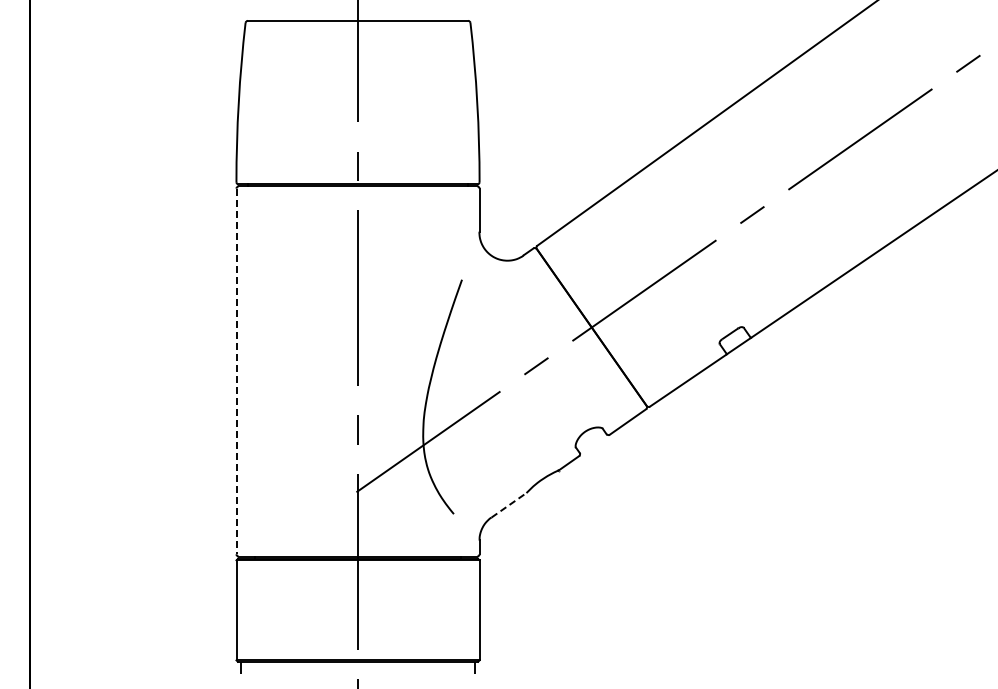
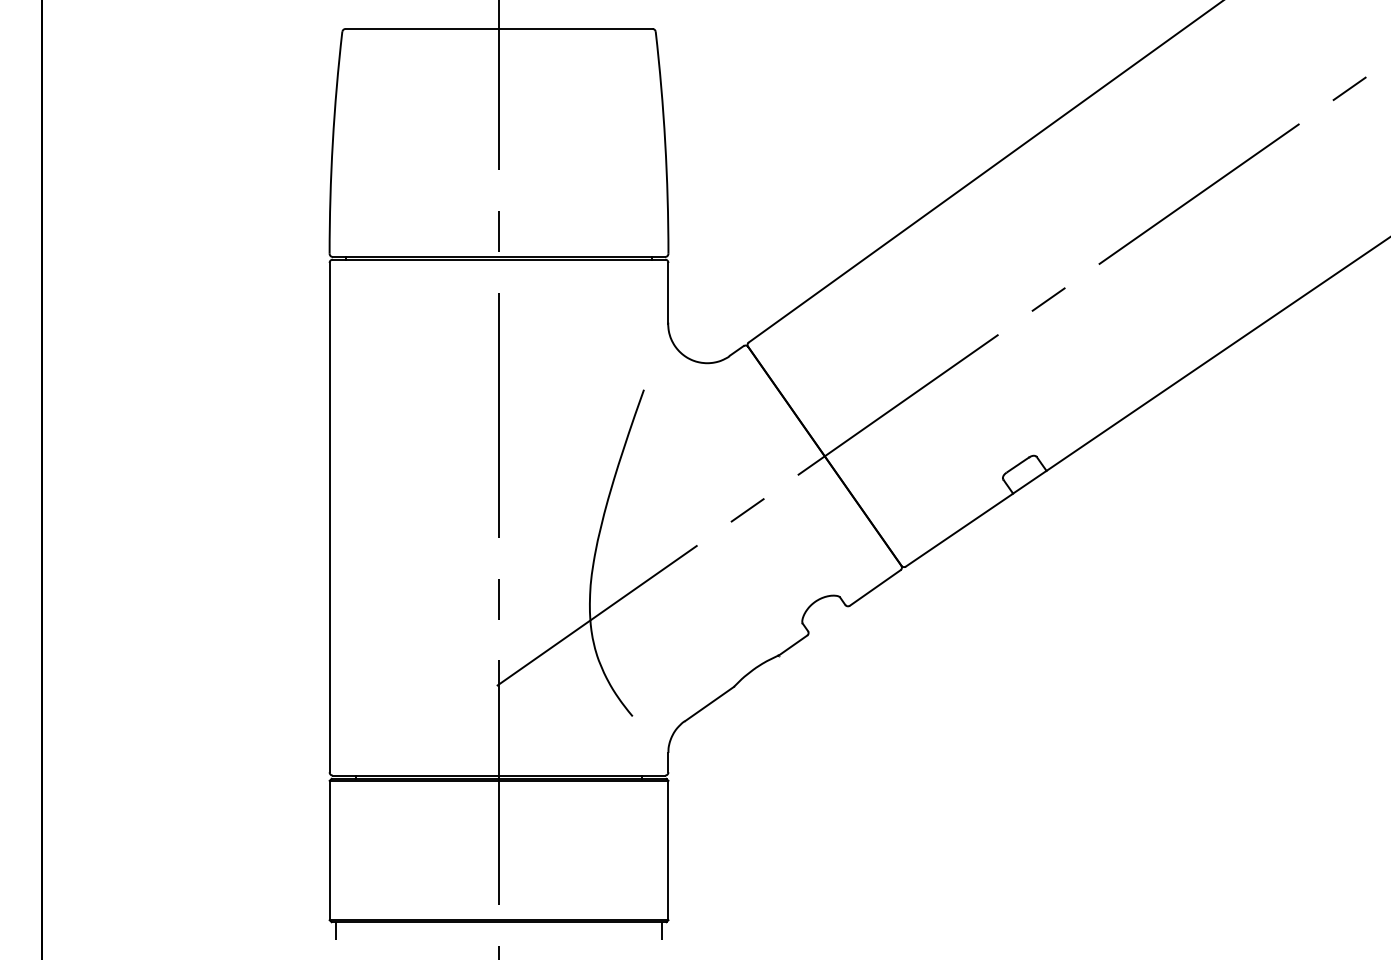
line: (236, 371) -> (329, 517), dashed -> solid
line: (509, 504) -> (710, 702), dashed -> solid

